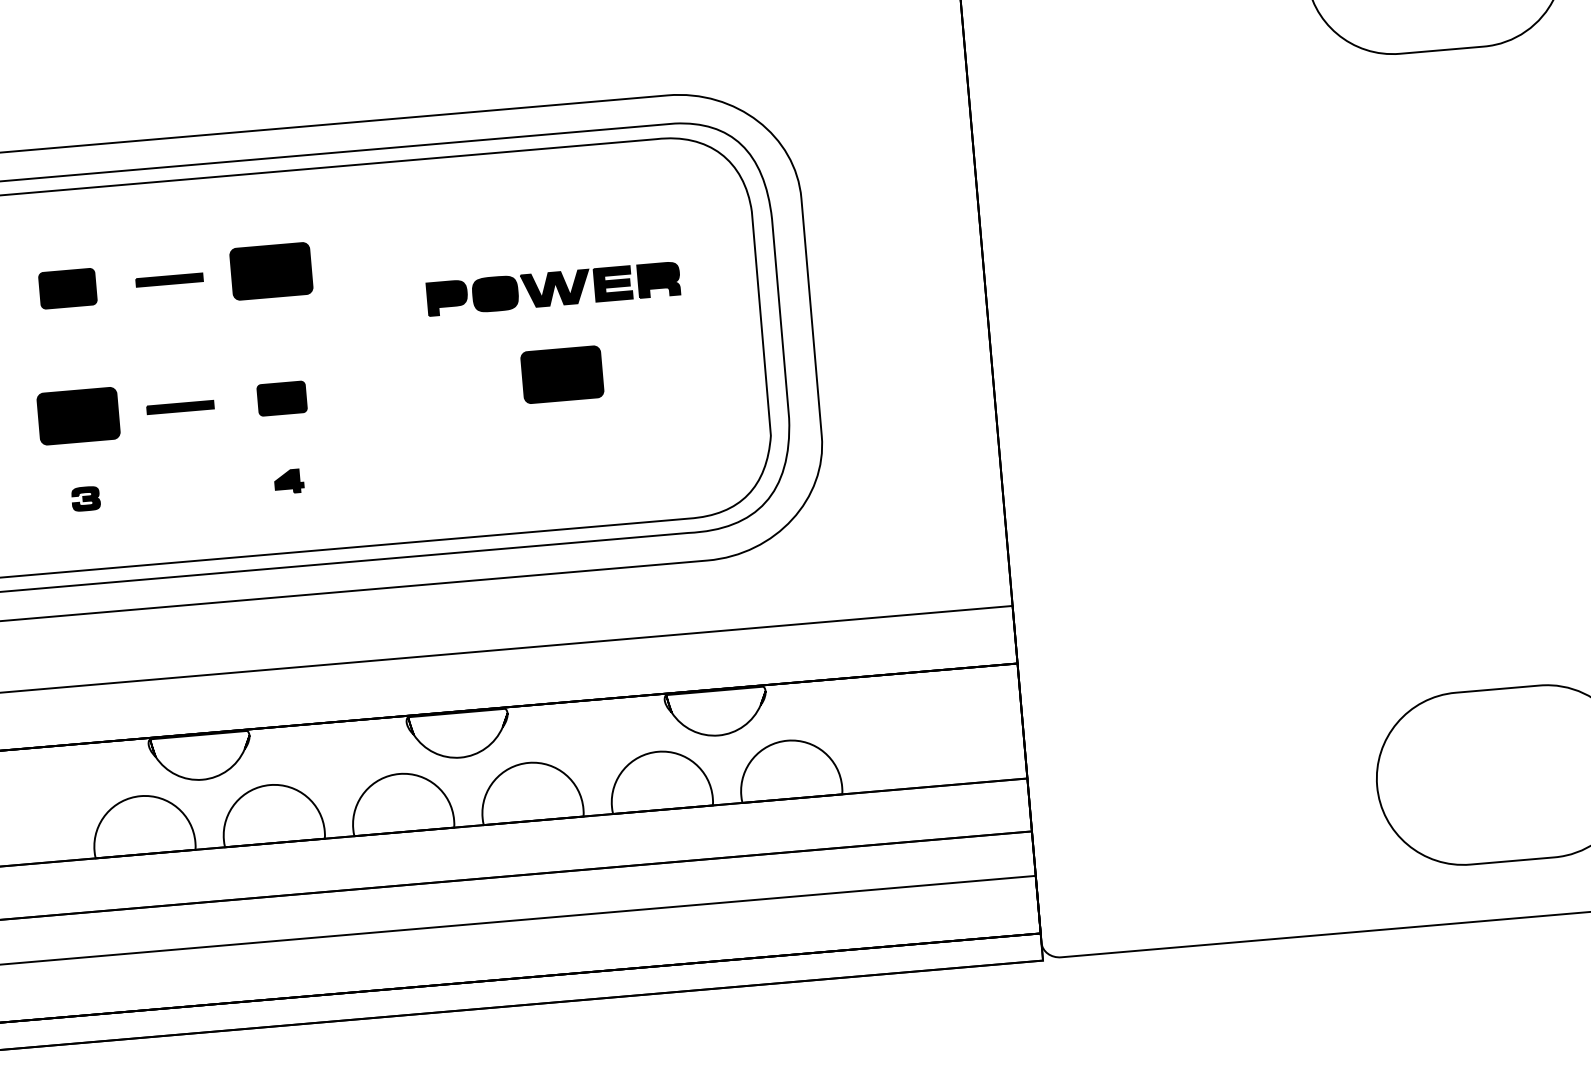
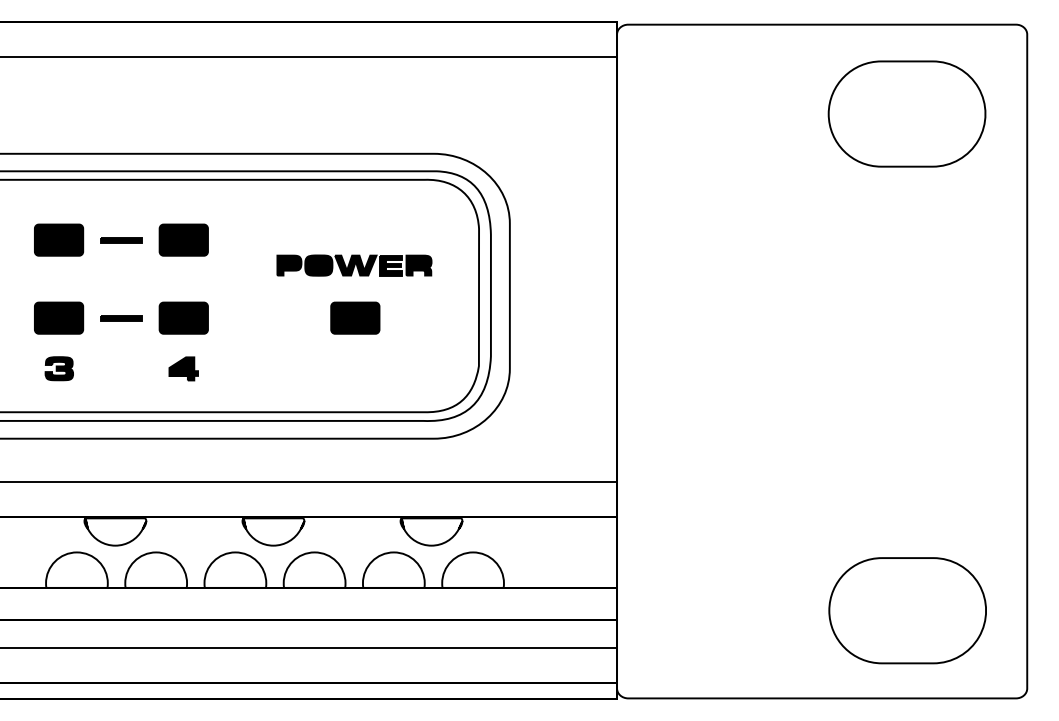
part: (68, 287) -> (59, 239), size x1.43
part: (281, 397) -> (183, 317), size x1.67
part: (288, 480) -> (183, 368), size x1.67
part: (84, 498) -> (58, 368), size x1.67

